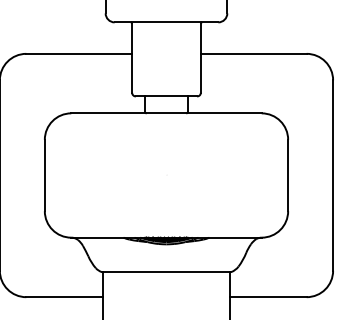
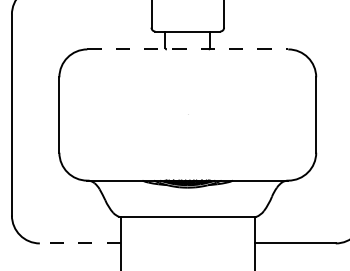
line: (166, 113) -> (187, 49), solid -> dashed
line: (64, 297) -> (80, 243), solid -> dashed

